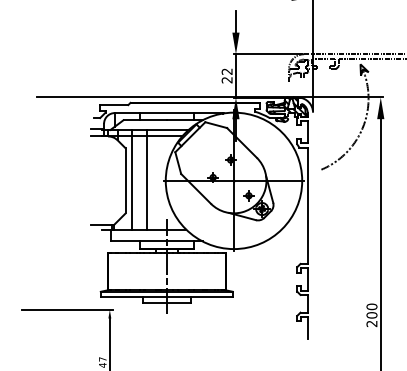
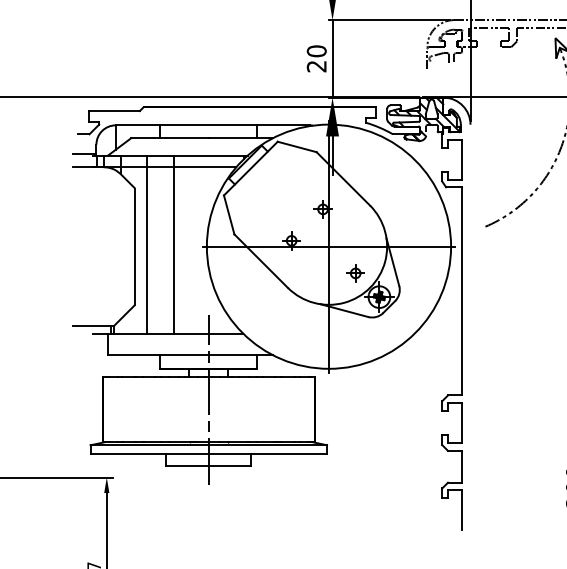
text: (226, 71) -> (315, 50), 22 -> 20

